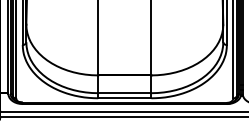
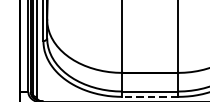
line: (124, 98) -> (149, 97), solid -> dashed

